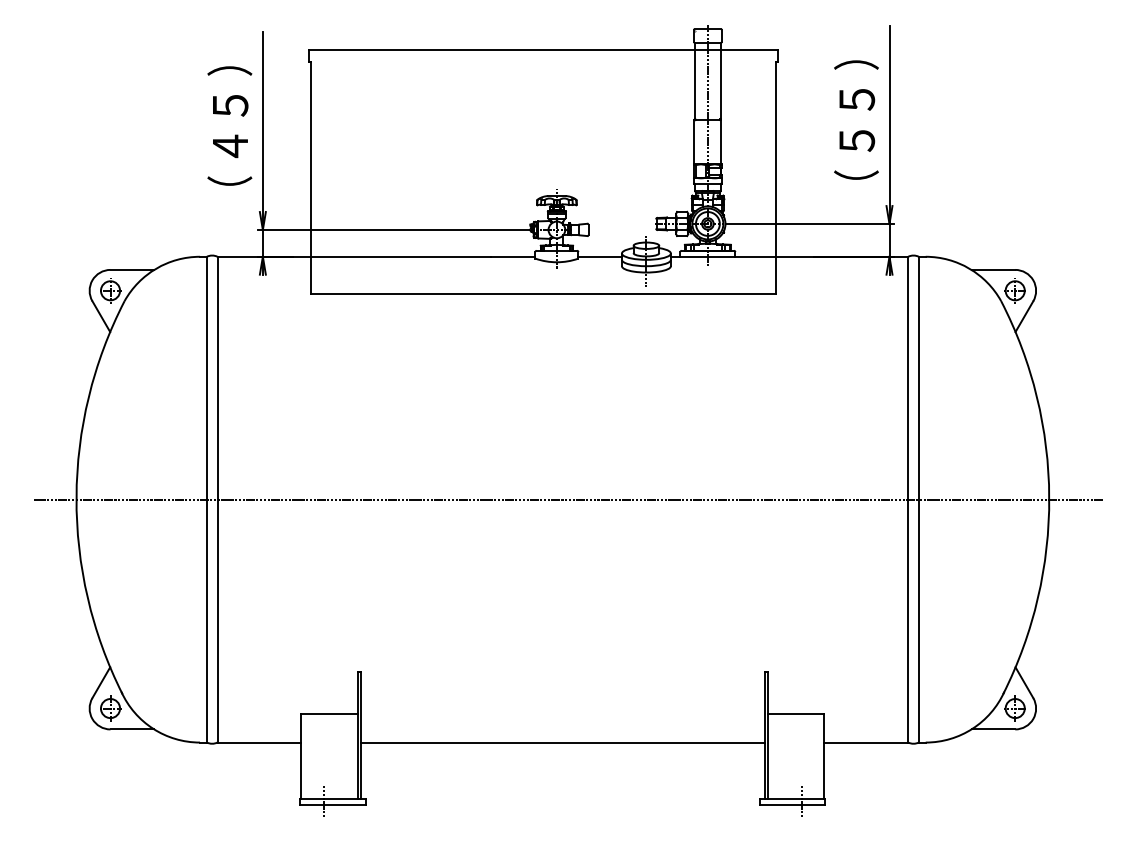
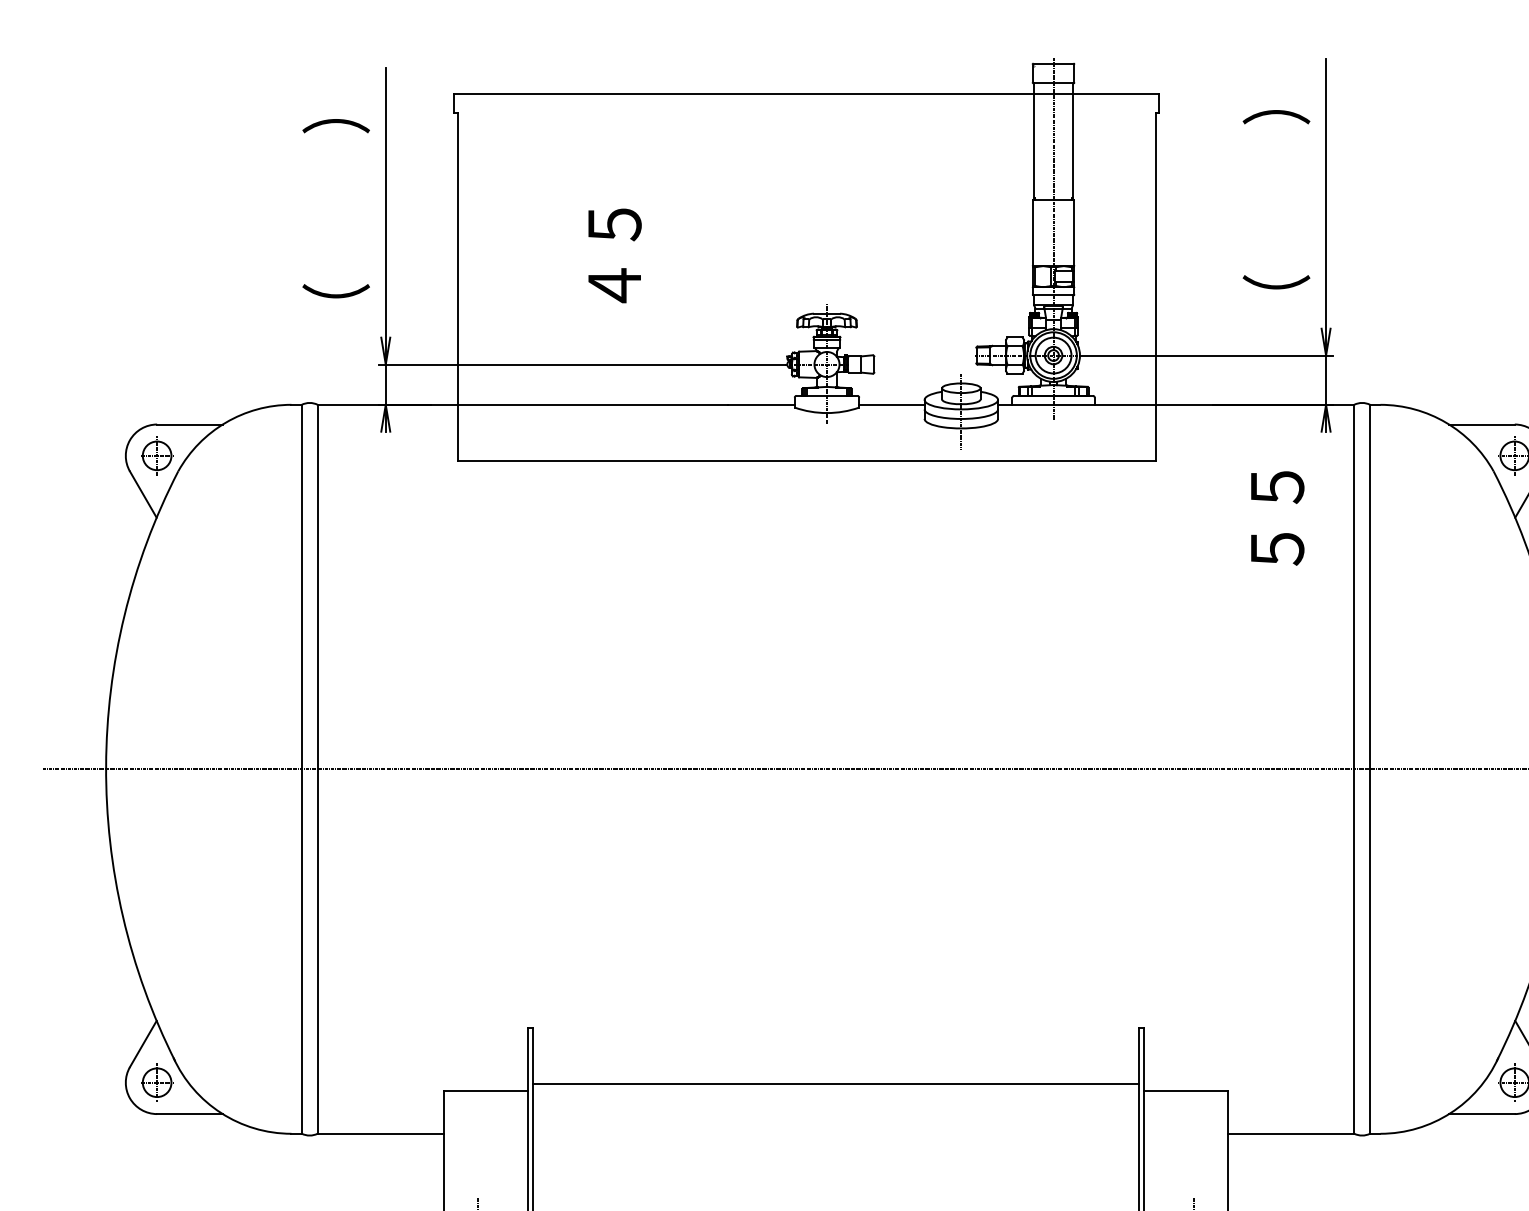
text: (857, 120) -> (1278, 518), moved
text: (230, 126) -> (614, 255), moved
line: (562, 742) -> (835, 1084), moved

